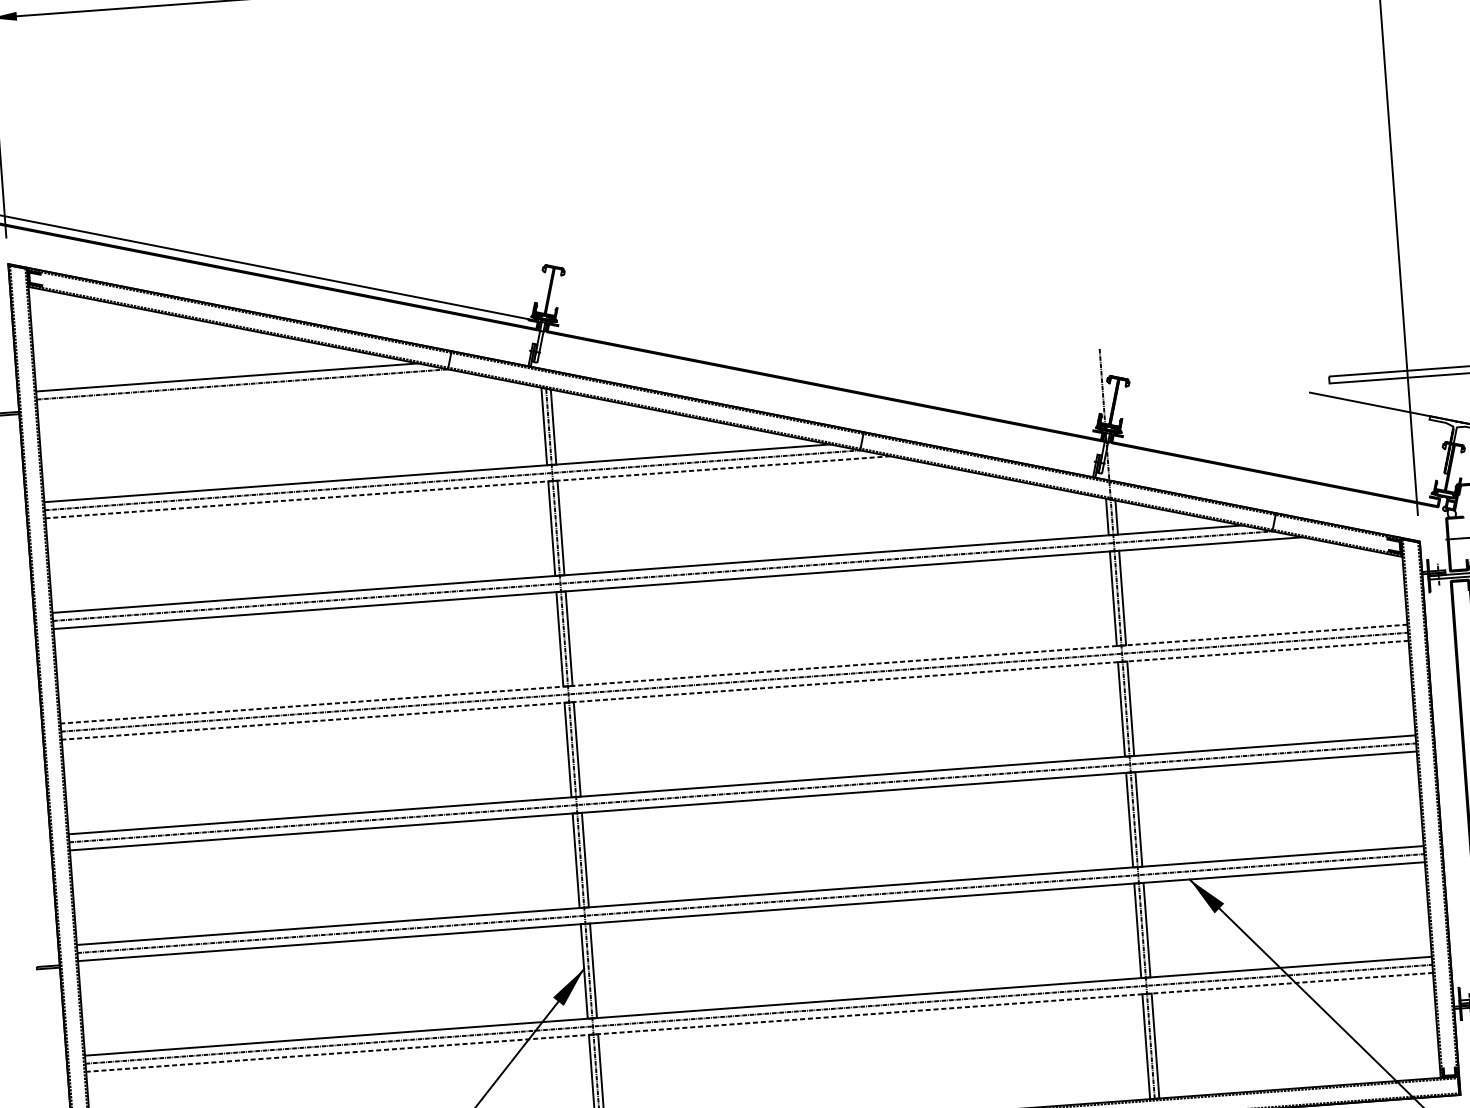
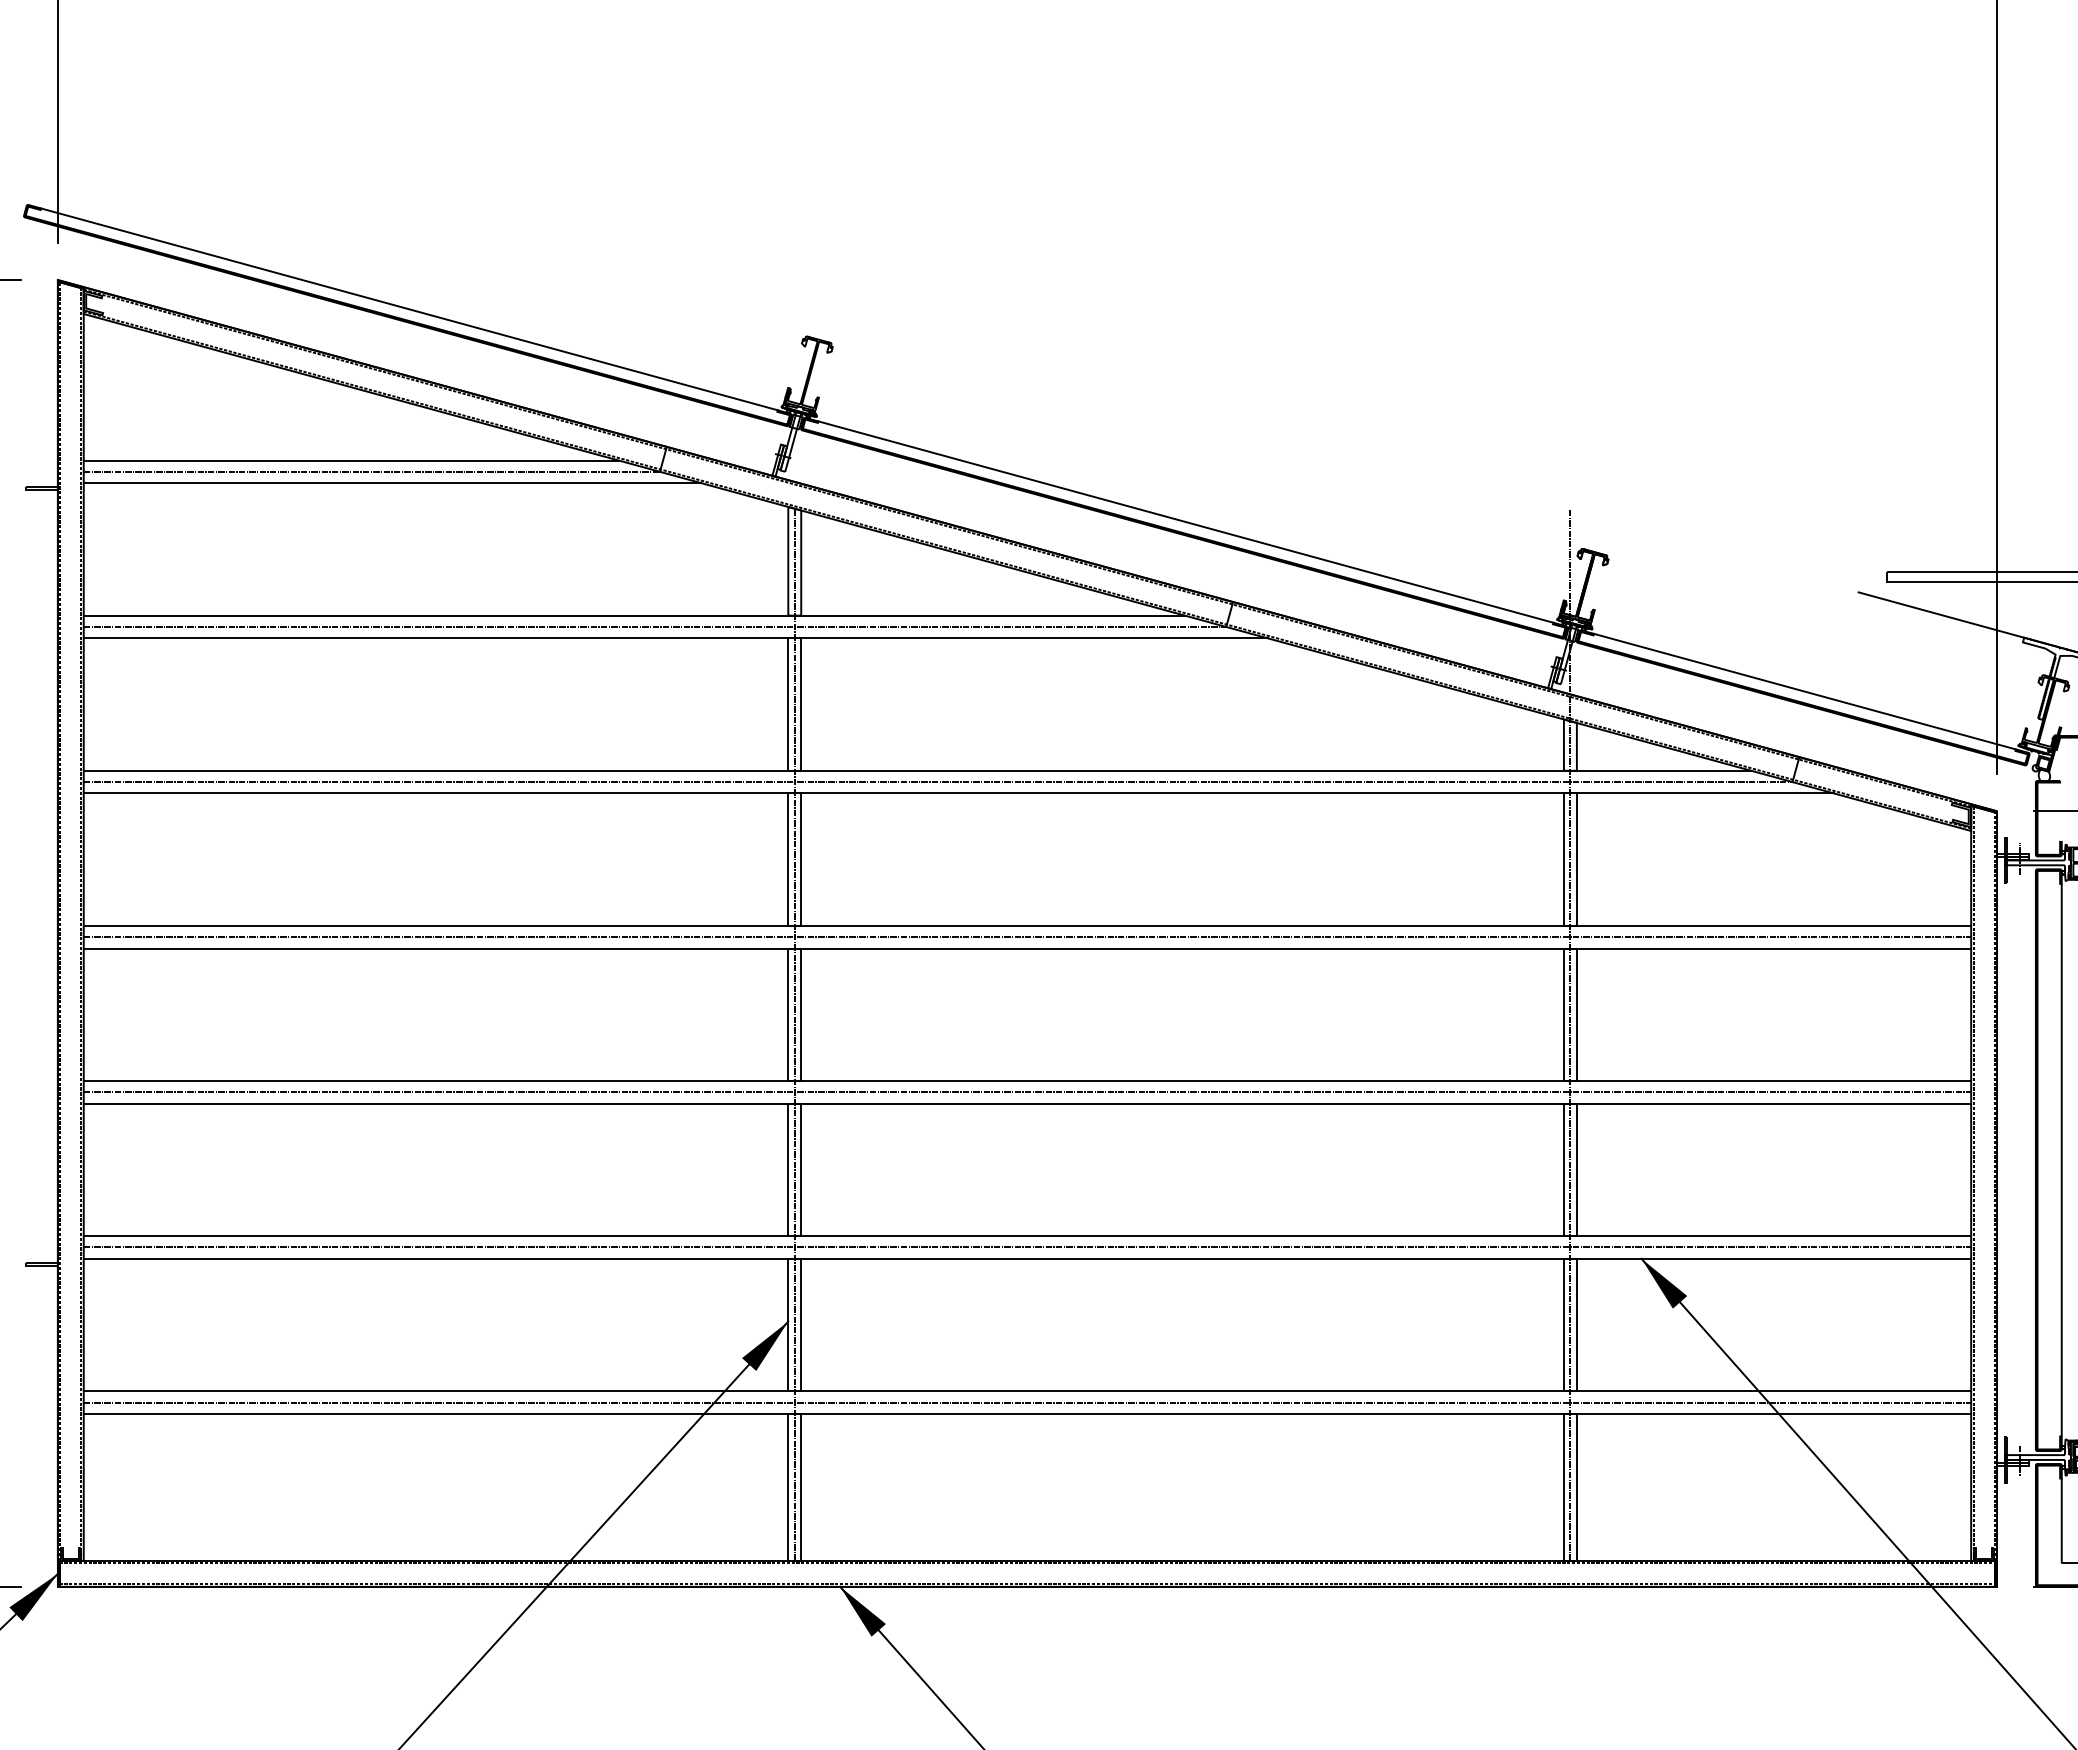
line: (825, 377) -> (1185, 521), added
line: (257, 391) -> (392, 483), added
line: (1276, 466) -> (1804, 691), added
line: (467, 487) -> (675, 638), dashed -> solid
line: (734, 673) -> (1027, 925), dashed -> solid
line: (735, 690) -> (1027, 948), dashed -> solid
line: (759, 1022) -> (1027, 1413), dashed -> solid

